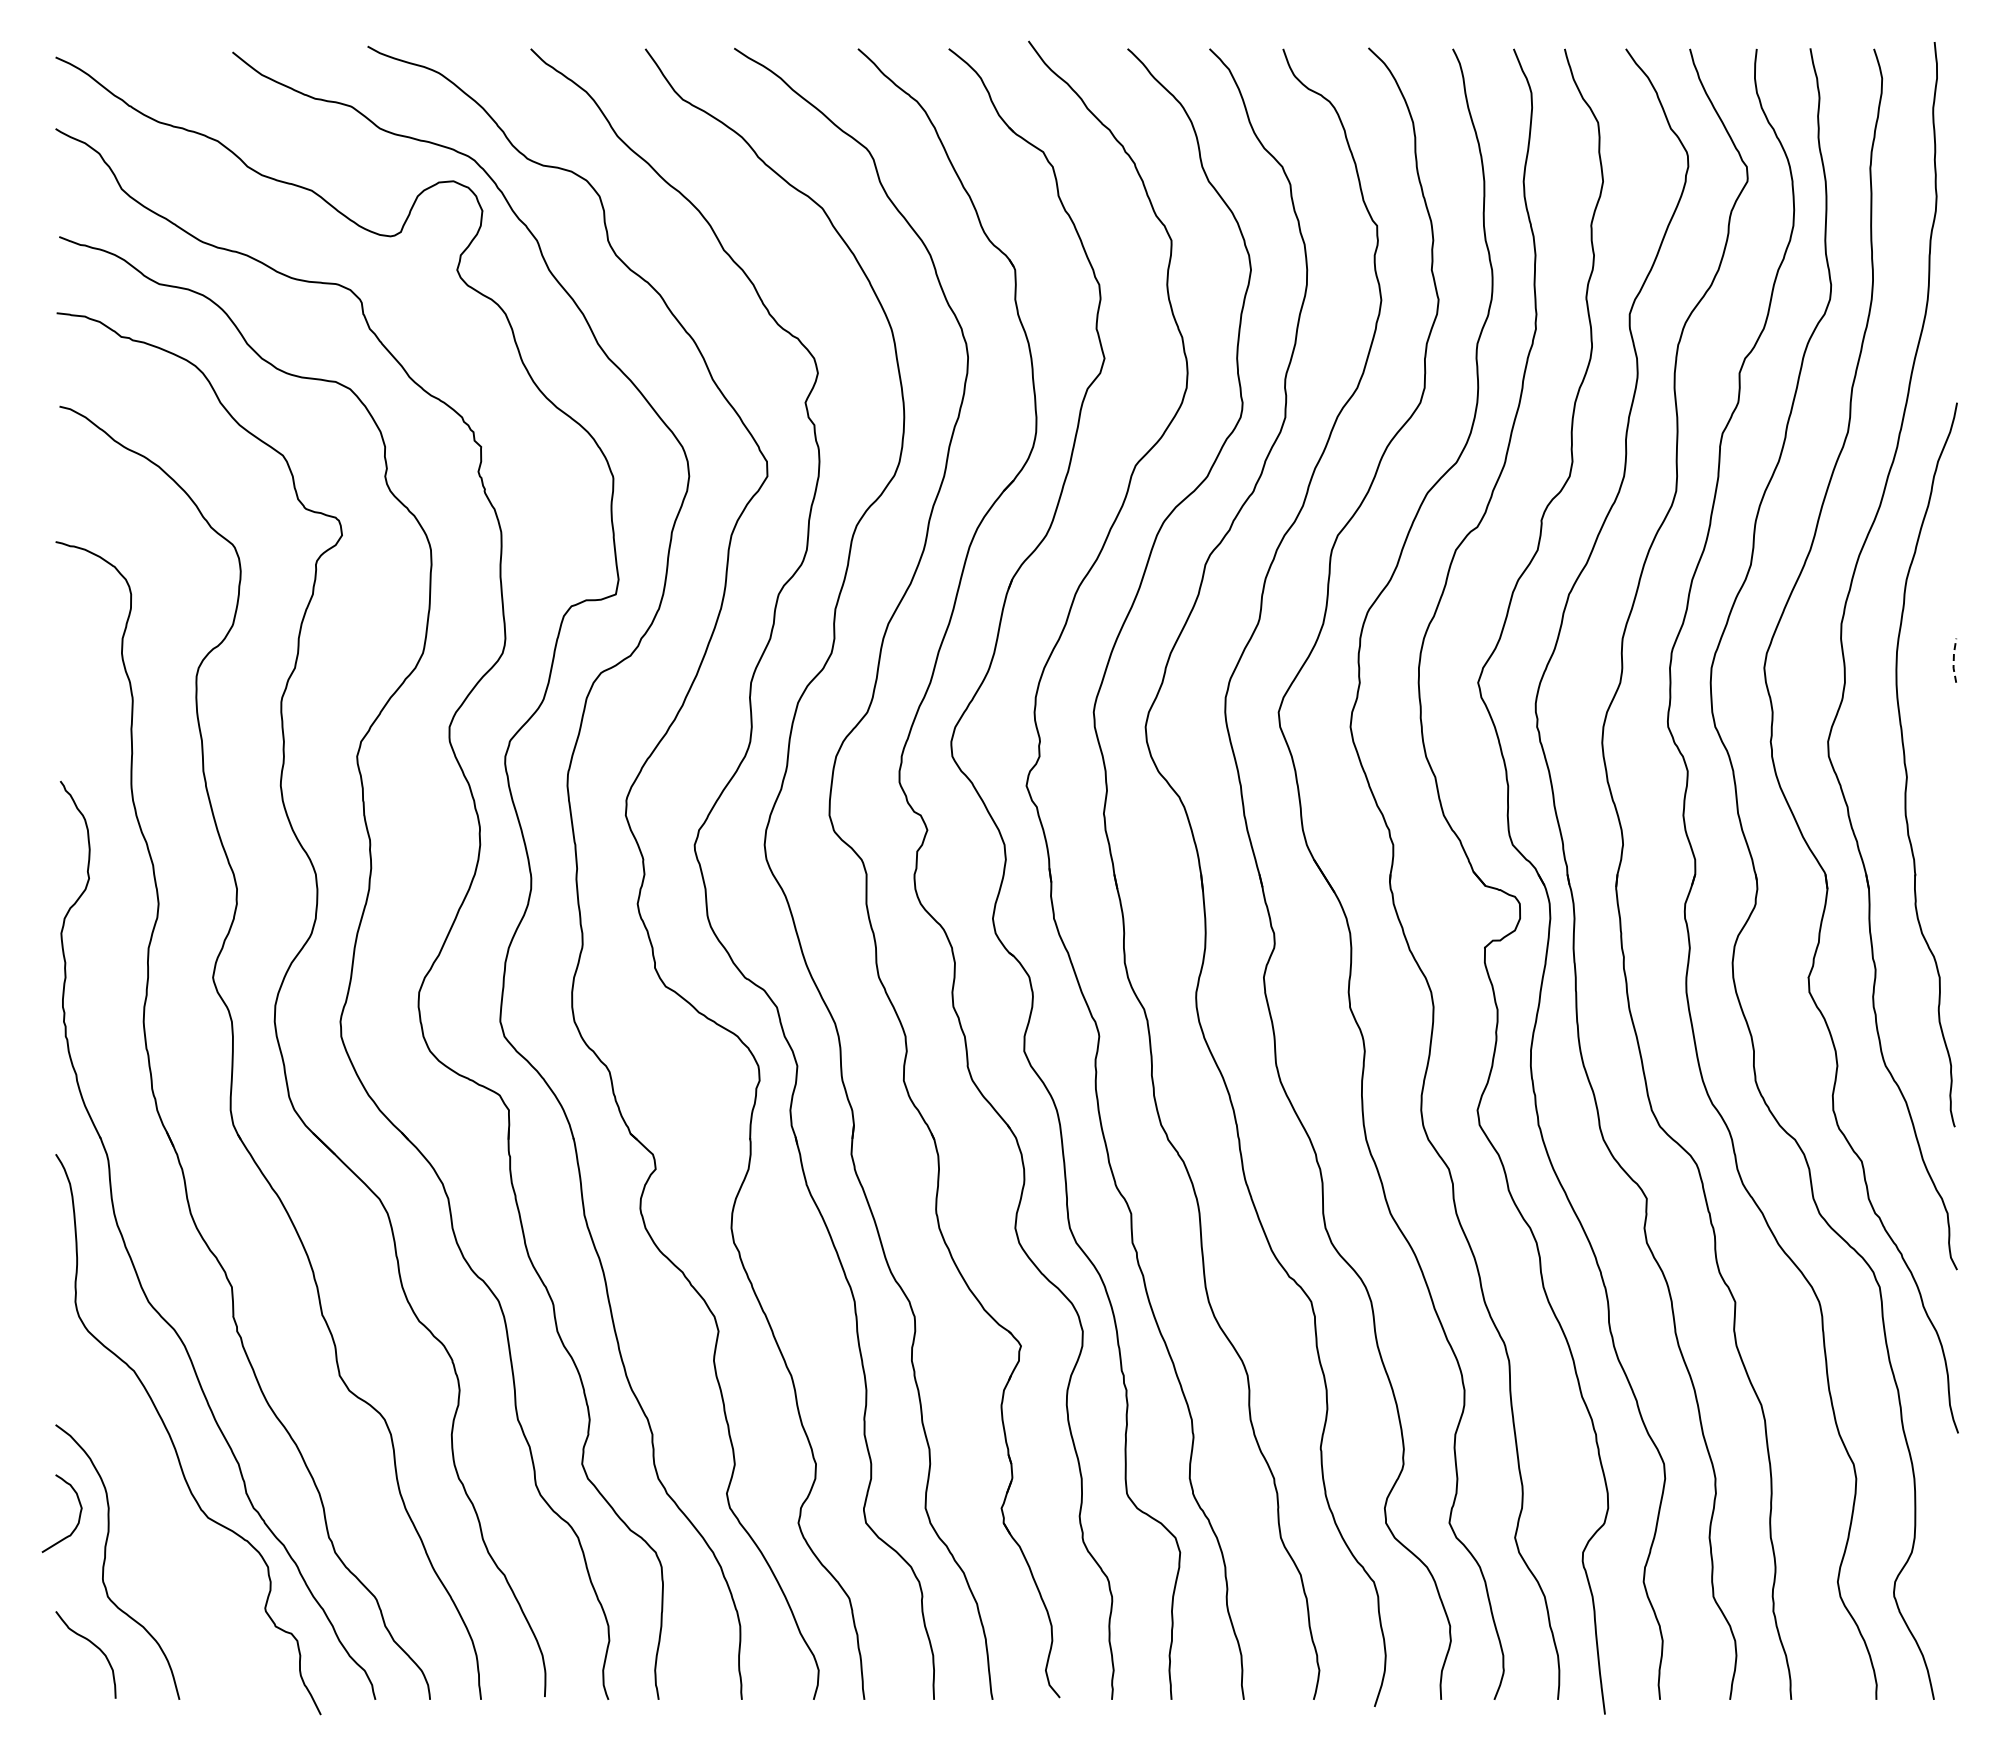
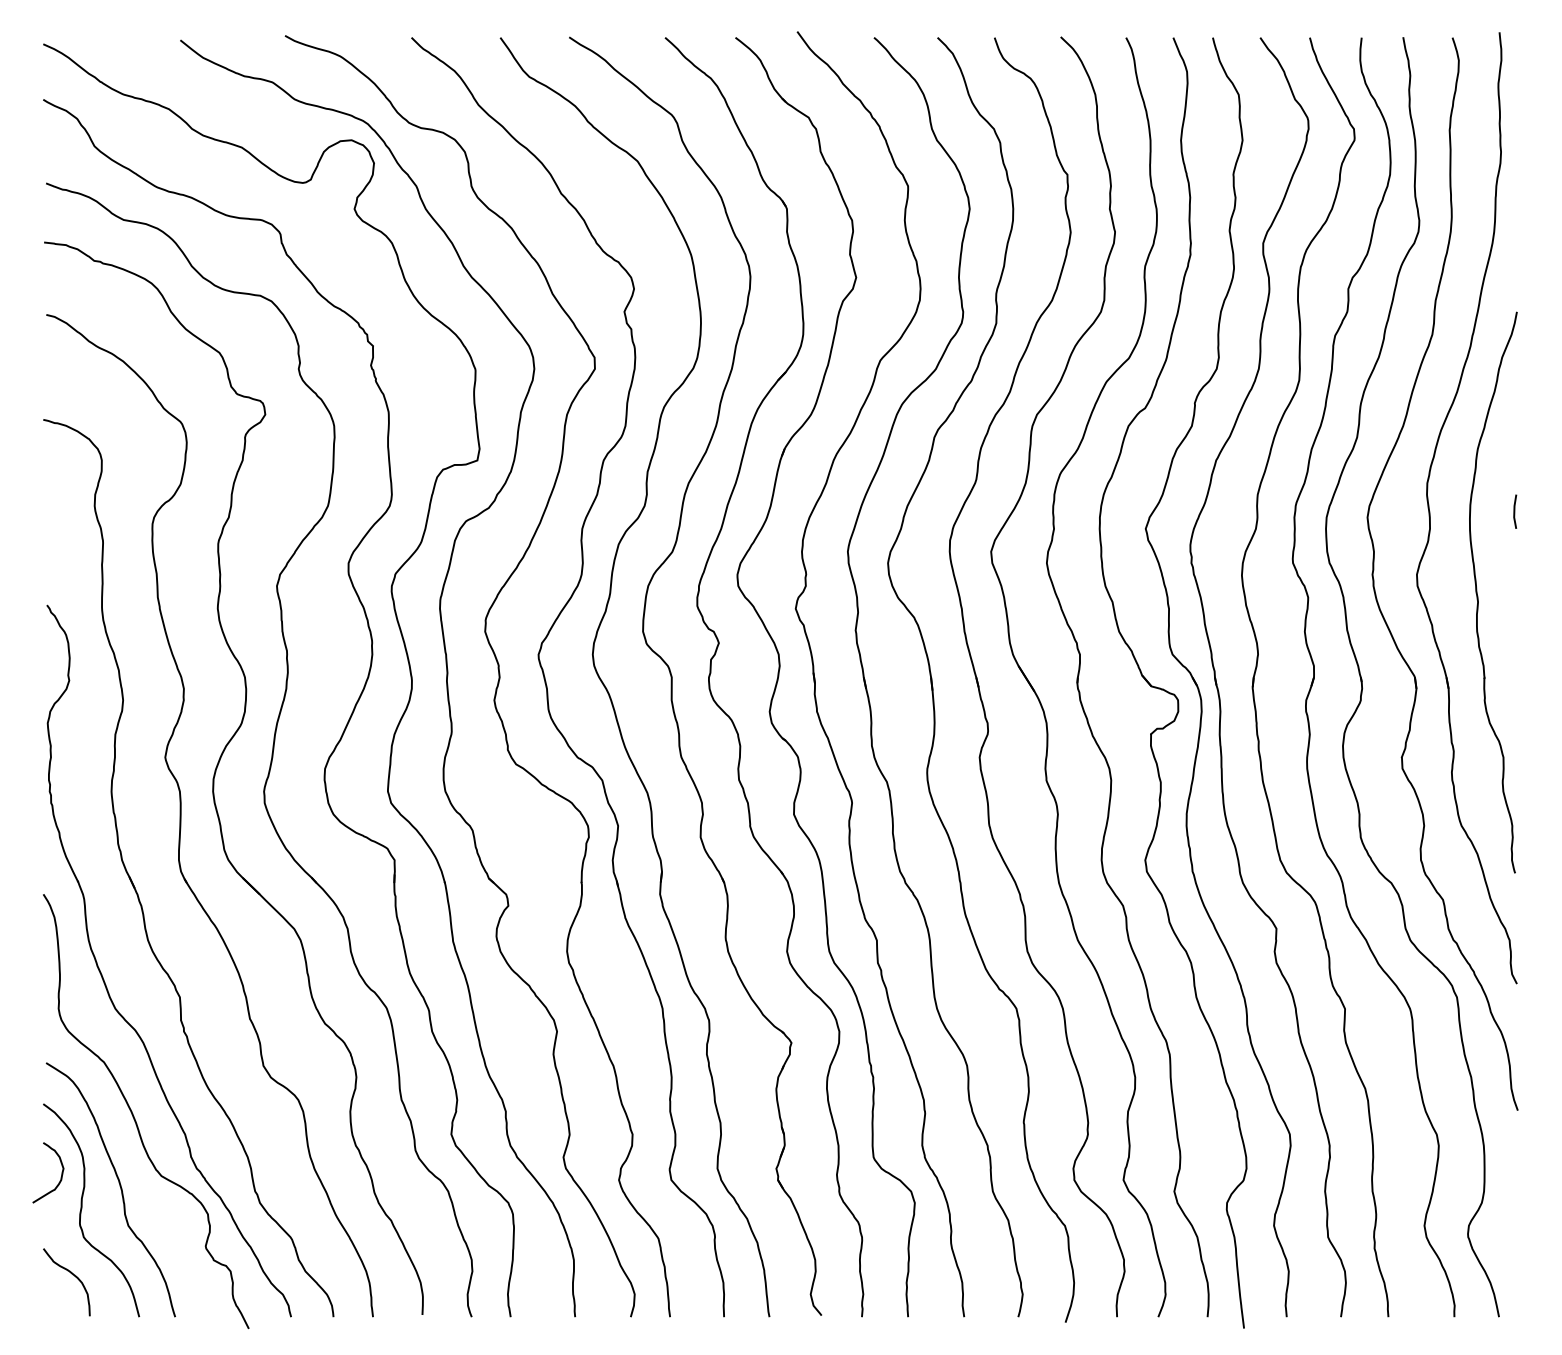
line: (1953, 660) -> (1514, 511), dashed -> solid
curve: (154, 1531) -> (119, 1186), added

